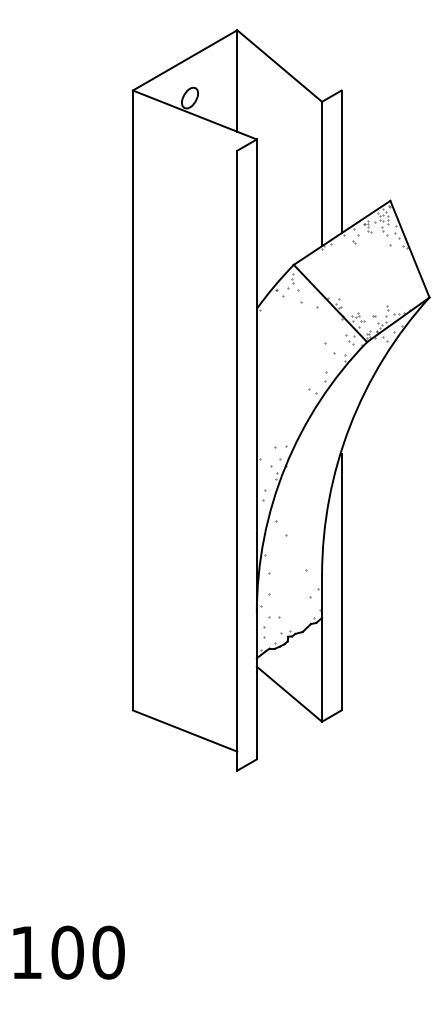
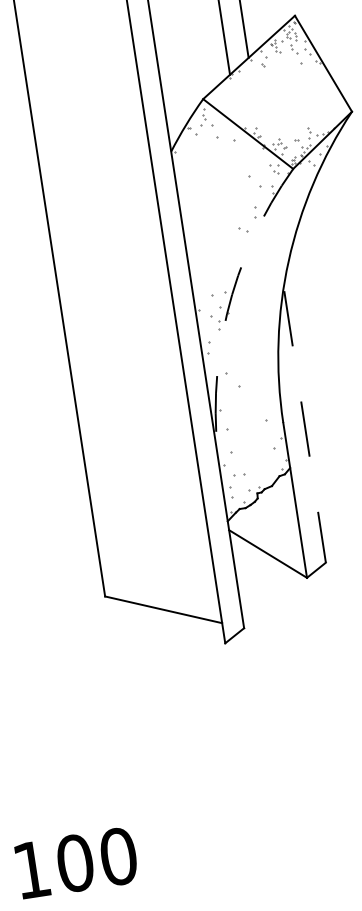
arc: (285, 466) -> (227, 313), solid -> dashed
line: (341, 582) -> (305, 427), solid -> dashed

